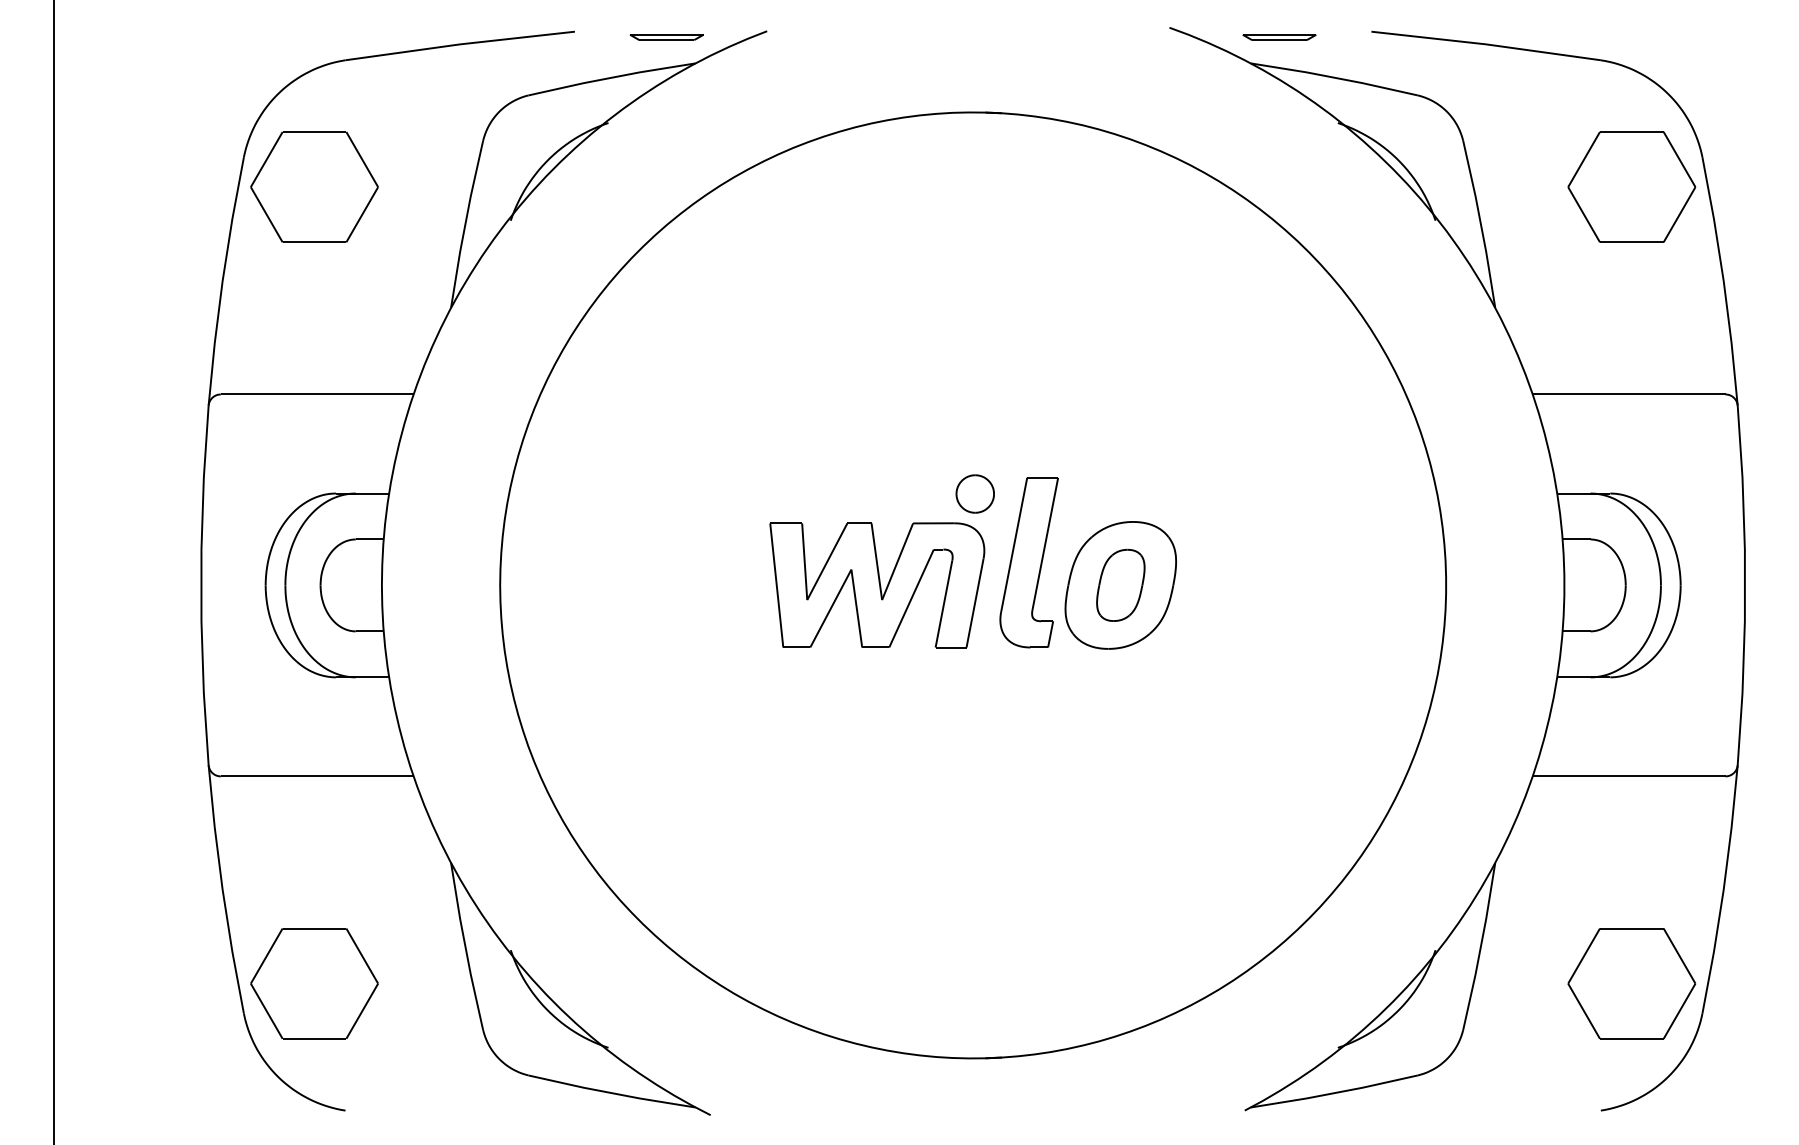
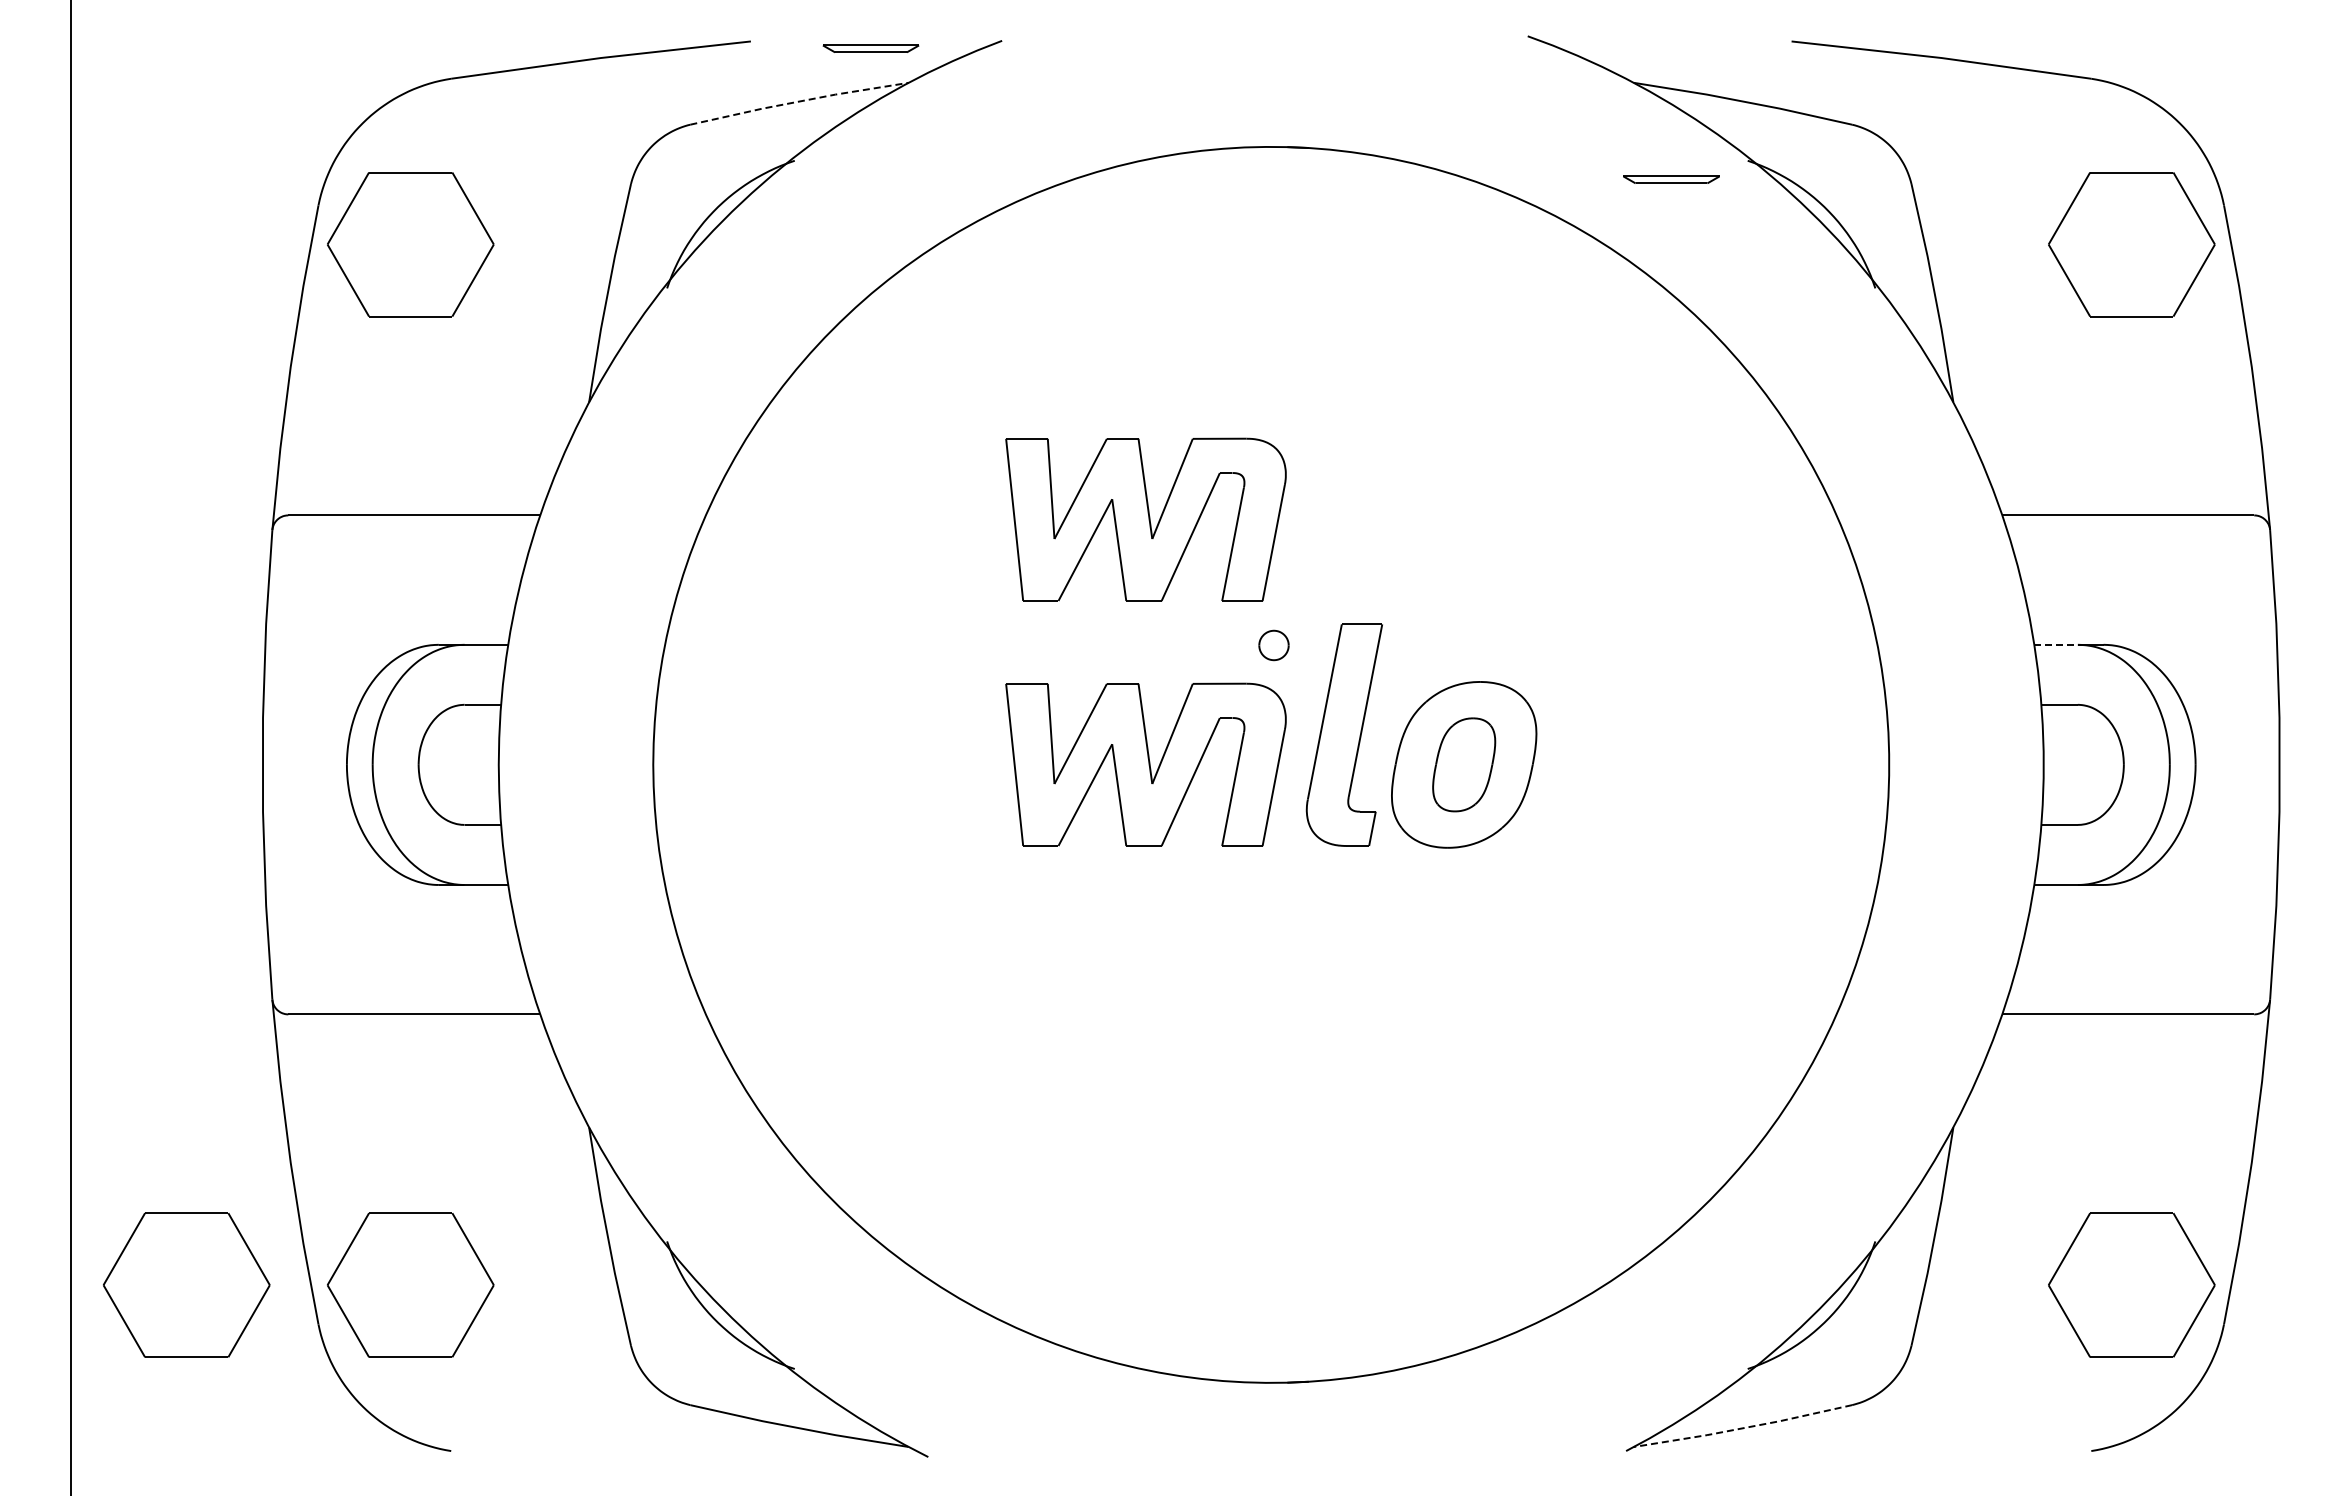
part: (1279, 37) -> (1671, 179), moved
line: (612, 77) -> (799, 101), solid -> dashed
part: (876, 397) -> (1145, 519), added
line: (1574, 493) -> (2056, 644), solid -> dashed
part: (974, 494) -> (1273, 645), size x0.6
part: (142, 983) -> (186, 1284), added
line: (1333, 1093) -> (1742, 1428), solid -> dashed

